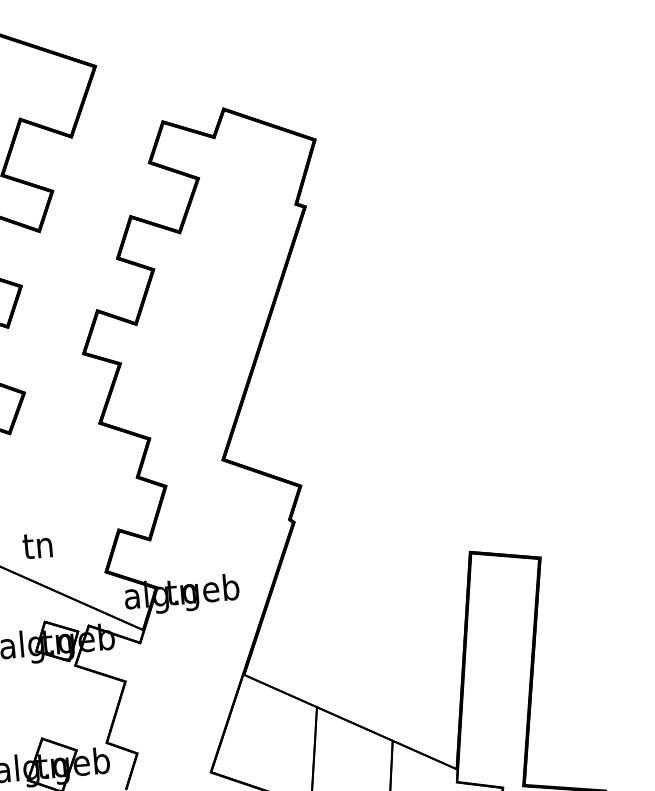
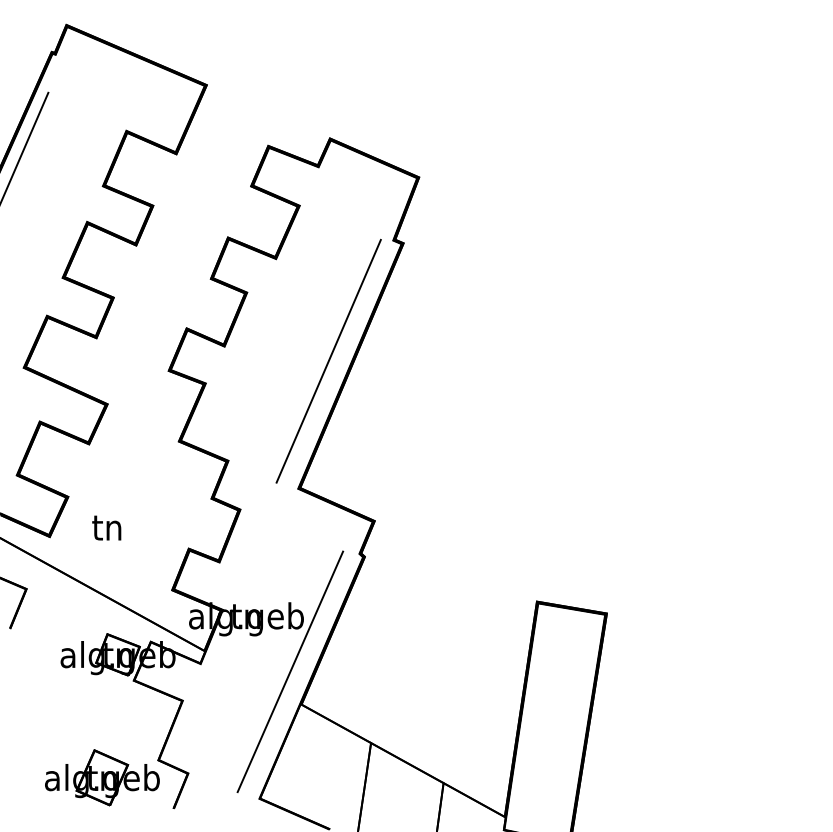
line: (241, 329) -> (328, 360), added
text: (37, 545) -> (106, 527), moved
line: (230, 642) -> (290, 671), added

